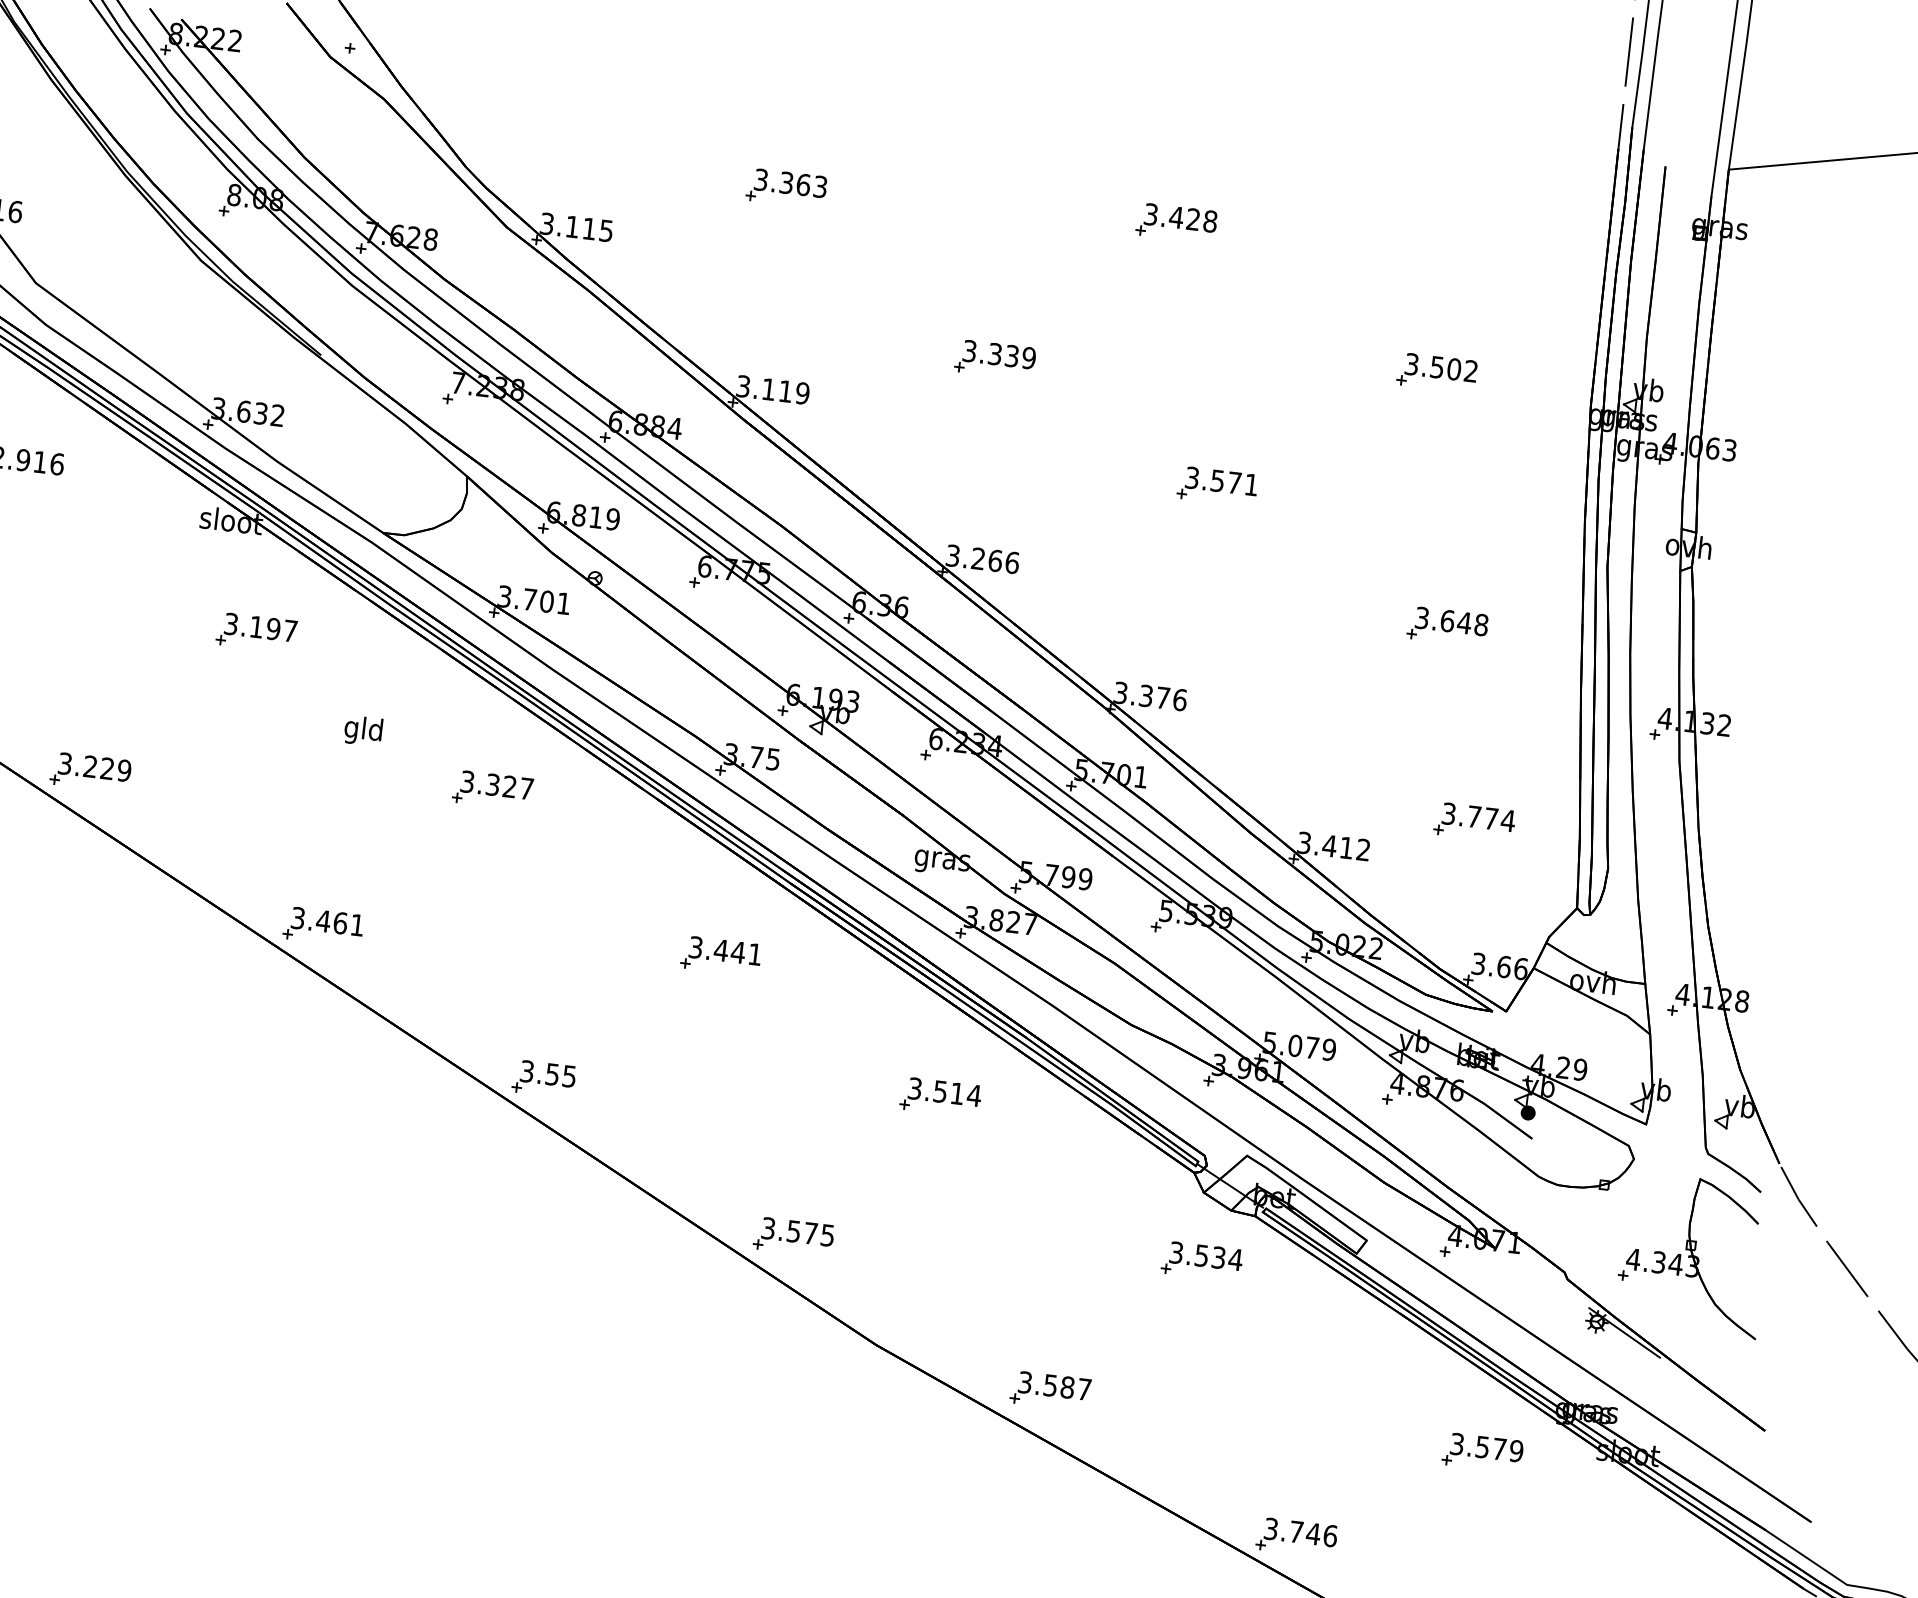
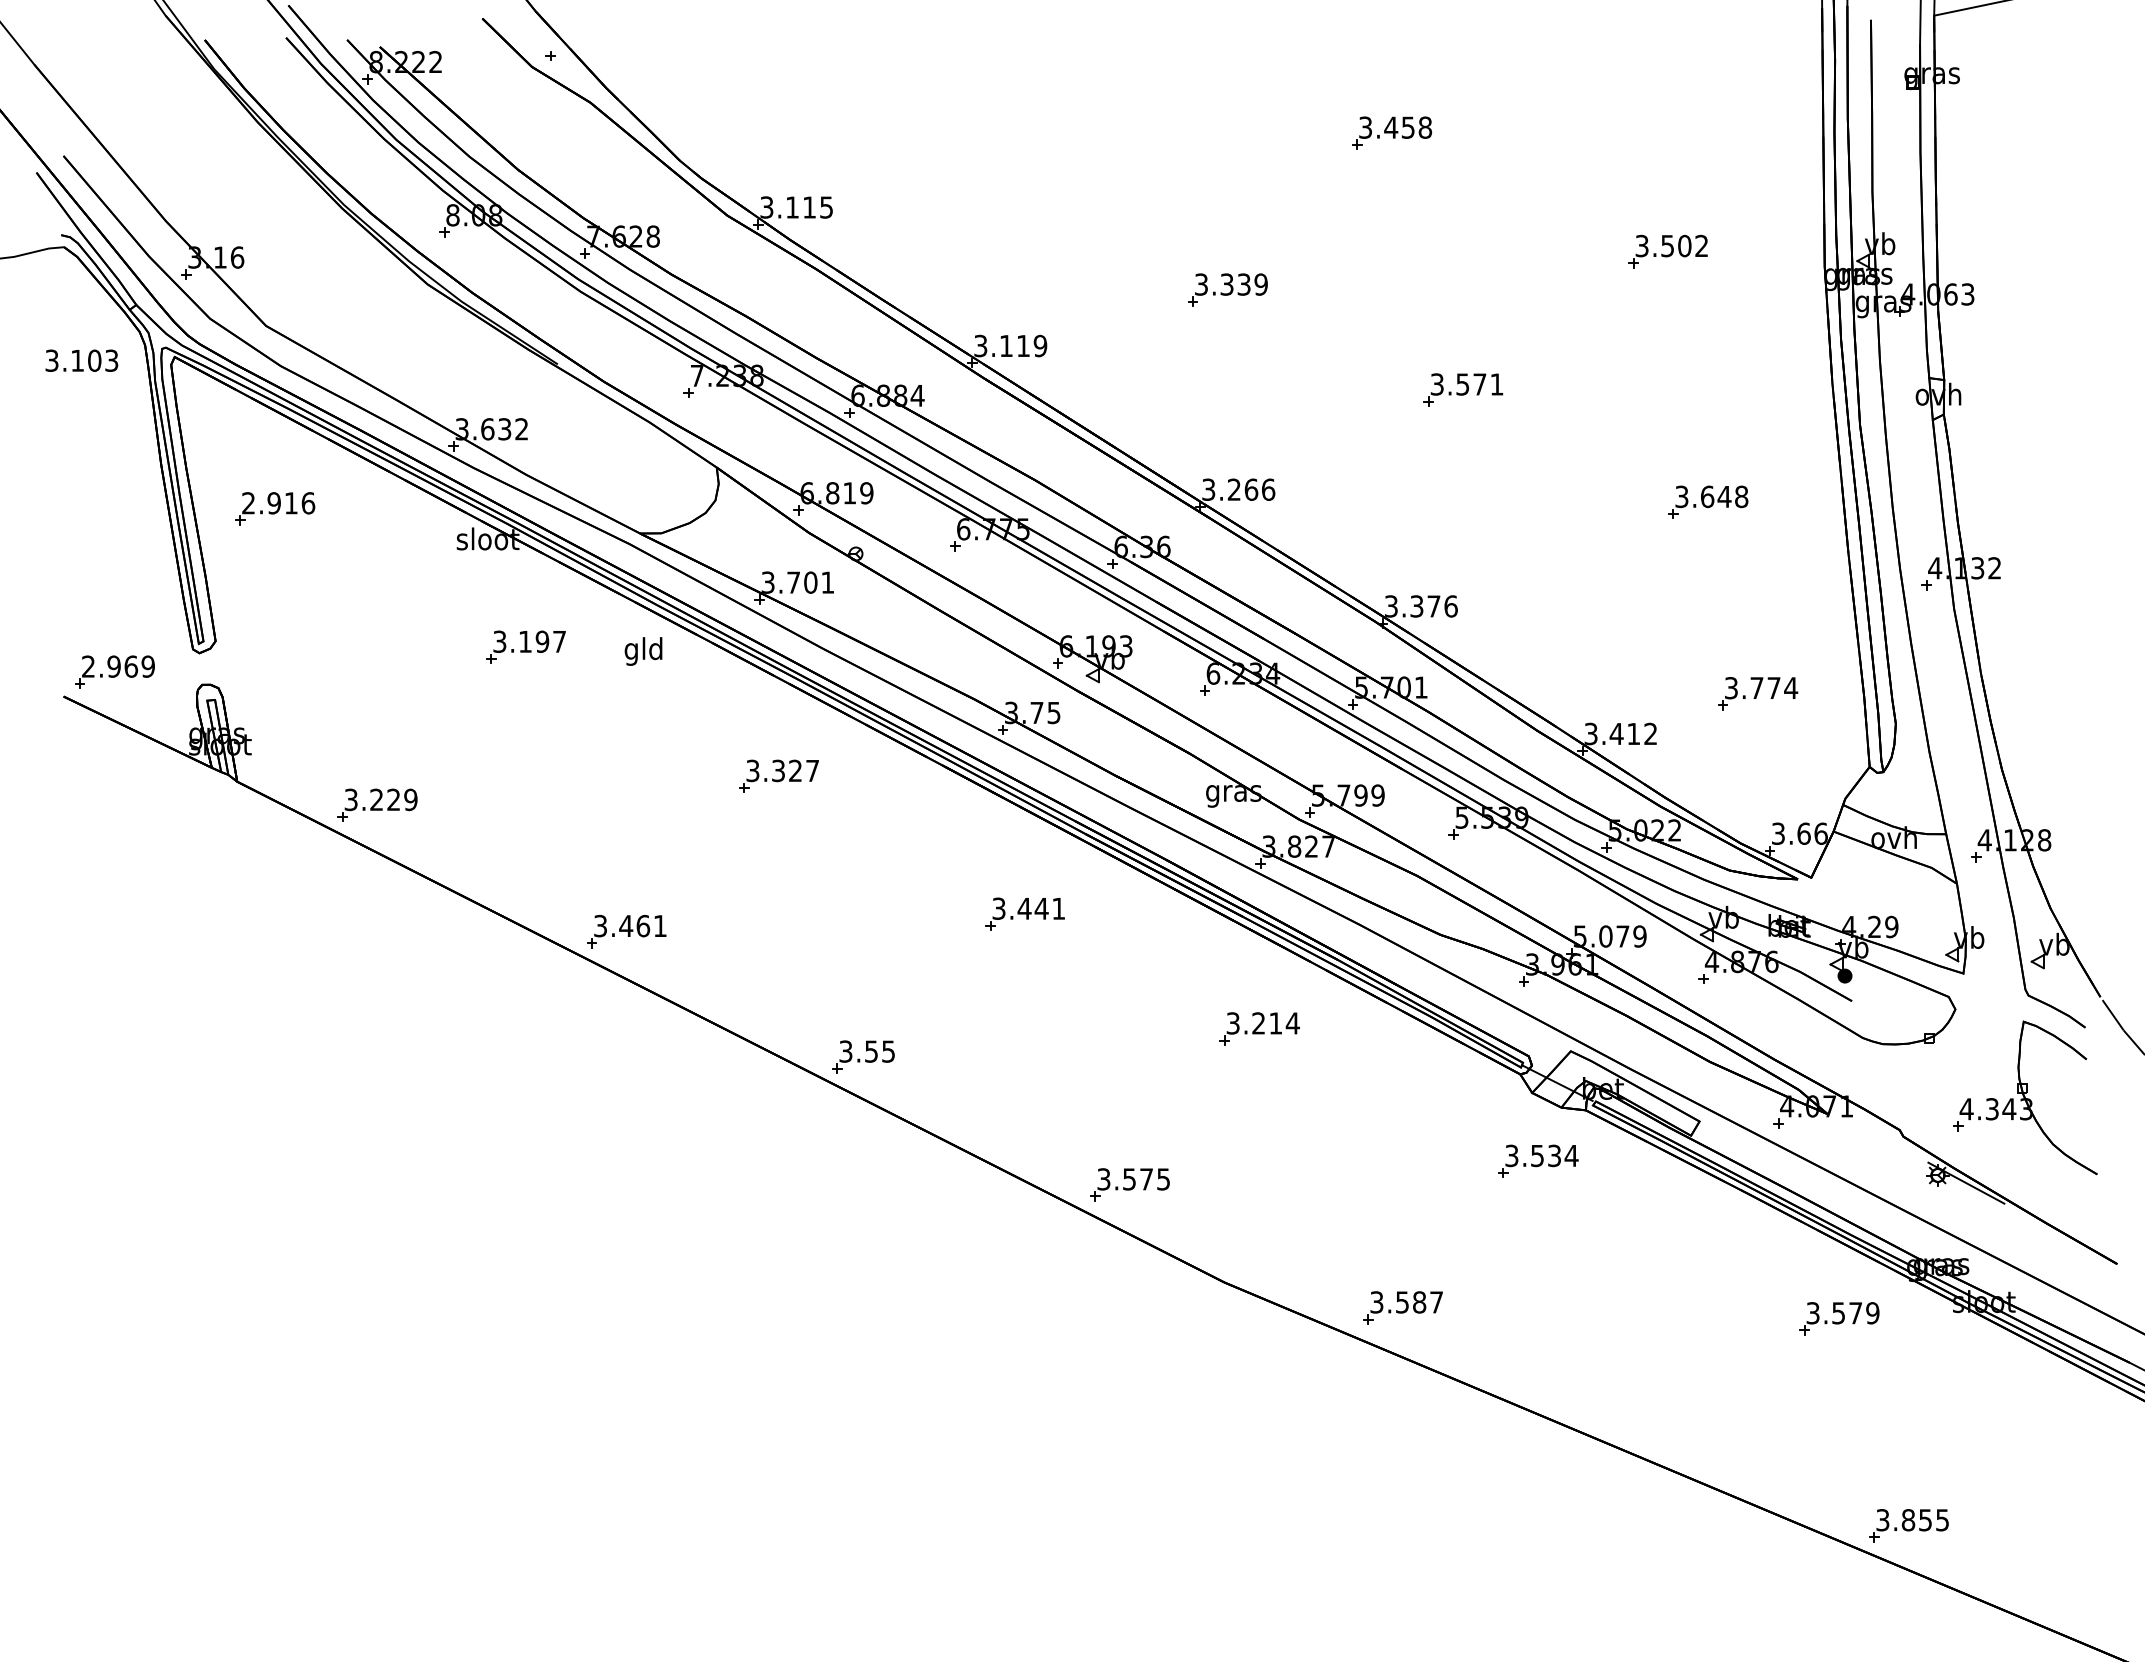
part: (786, 187) -> (1000, 143), removed
text: (1192, 219) -> (1407, 127), 3.428 -> 3.458
text: (363, 730) -> (643, 651), moved
text: (940, 1091) -> (1258, 1023), 3.514 -> 3.214
part: (1296, 1537) -> (1664, 1424), removed

